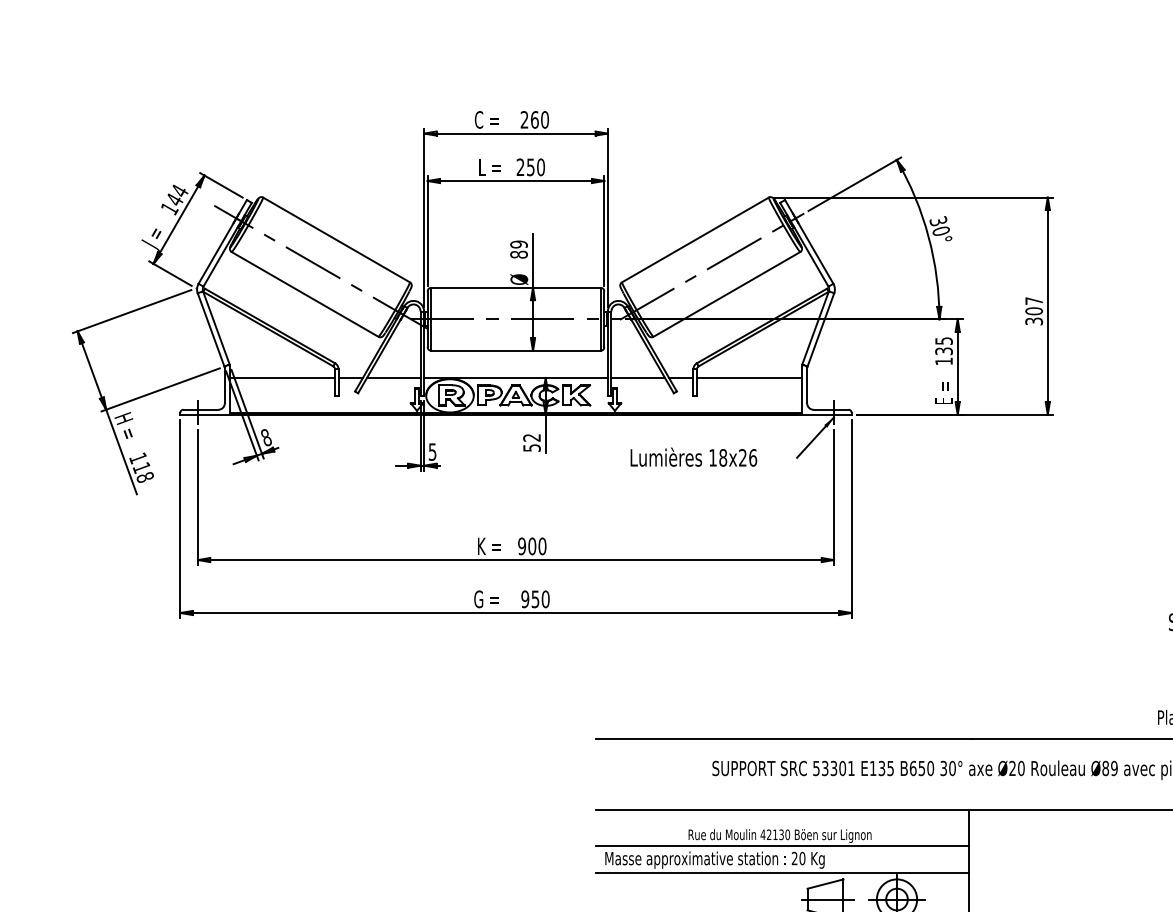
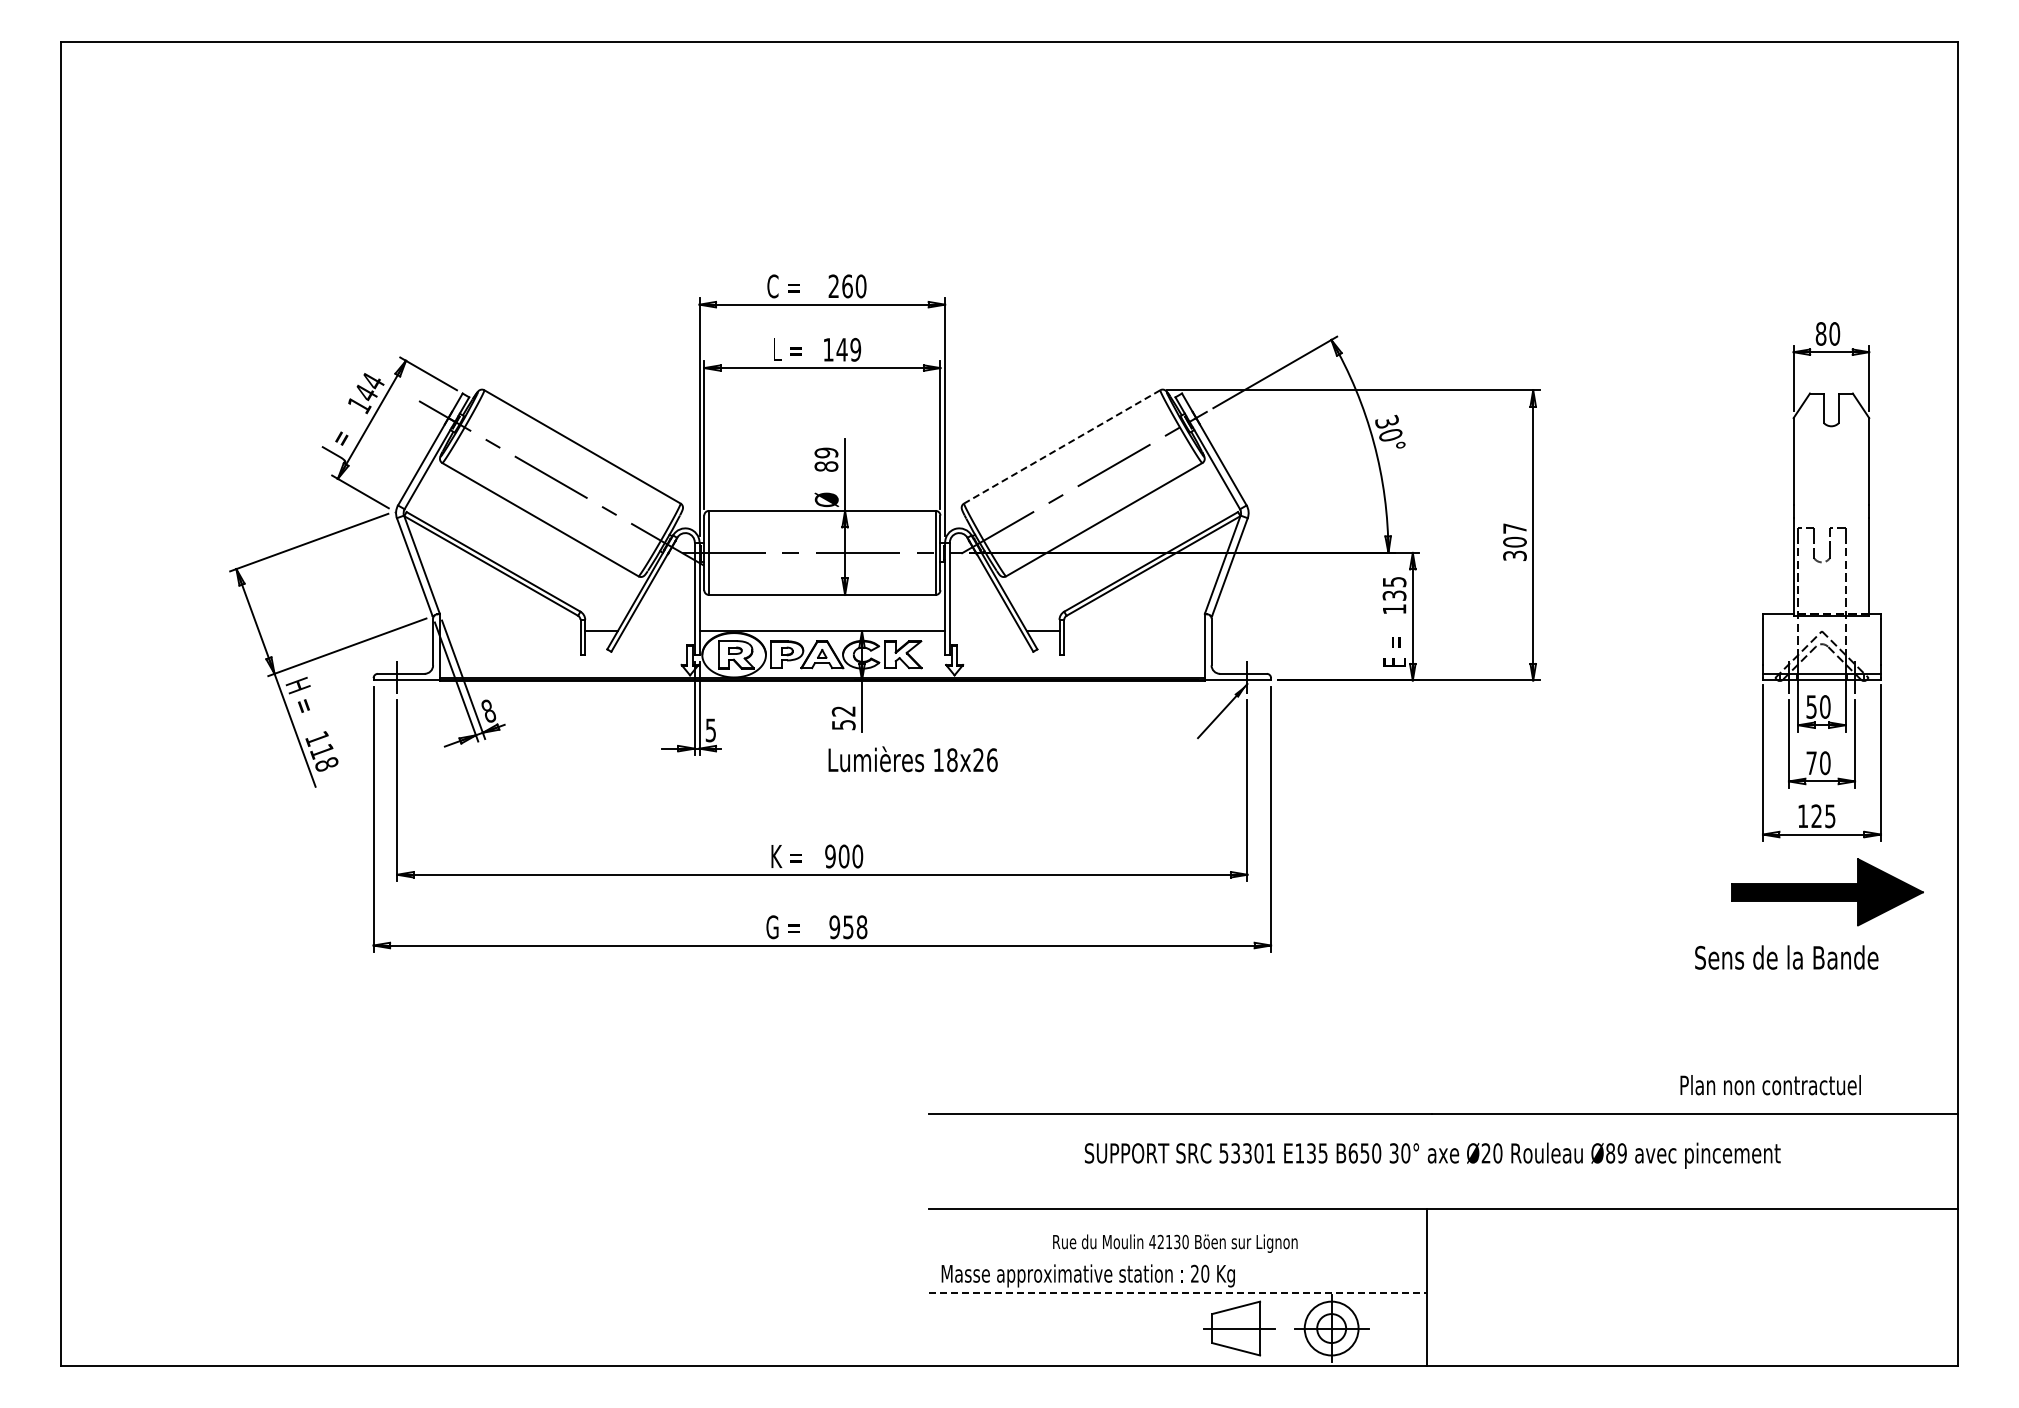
text: (531, 167) -> (842, 349), 250 -> 149
line: (694, 240) -> (1061, 447), solid -> dashed
line: (281, 378) -> (509, 631), removed
line: (393, 378) -> (658, 631), removed
line: (638, 378) -> (985, 631), removed
line: (749, 378) -> (1134, 631), removed
text: (693, 457) -> (912, 759), moved
text: (545, 598) -> (861, 926), 950 -> 958
line: (782, 845) -> (1178, 1256), removed
line: (782, 872) -> (1178, 1292), solid -> dashed

